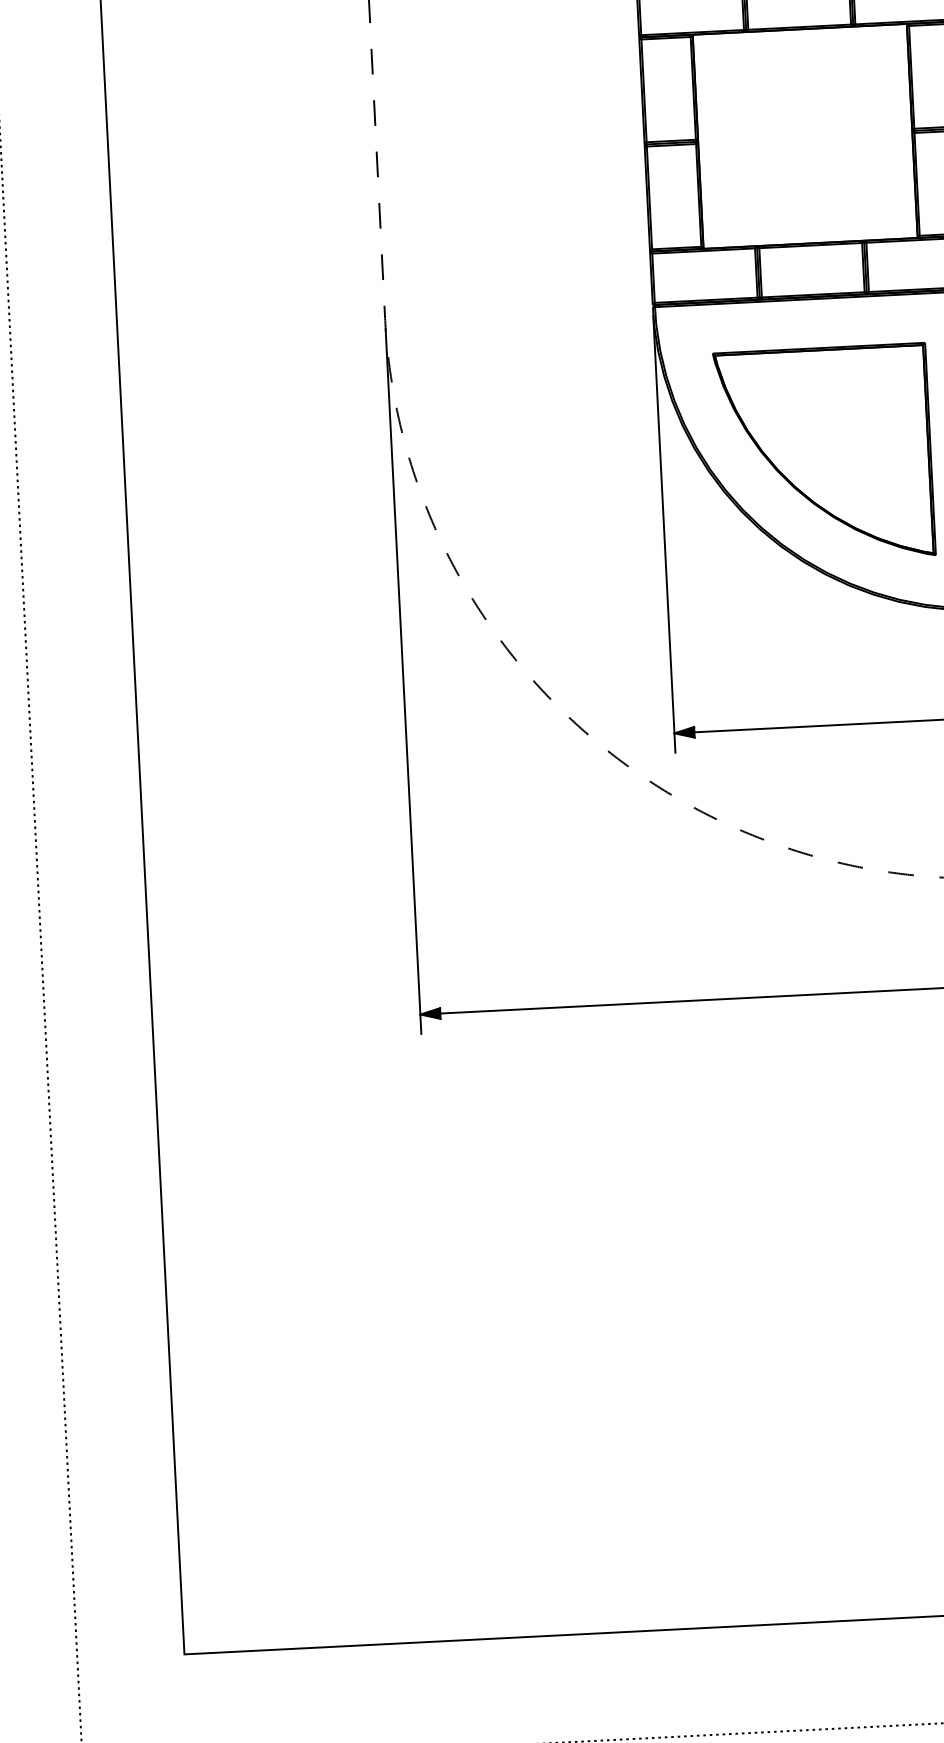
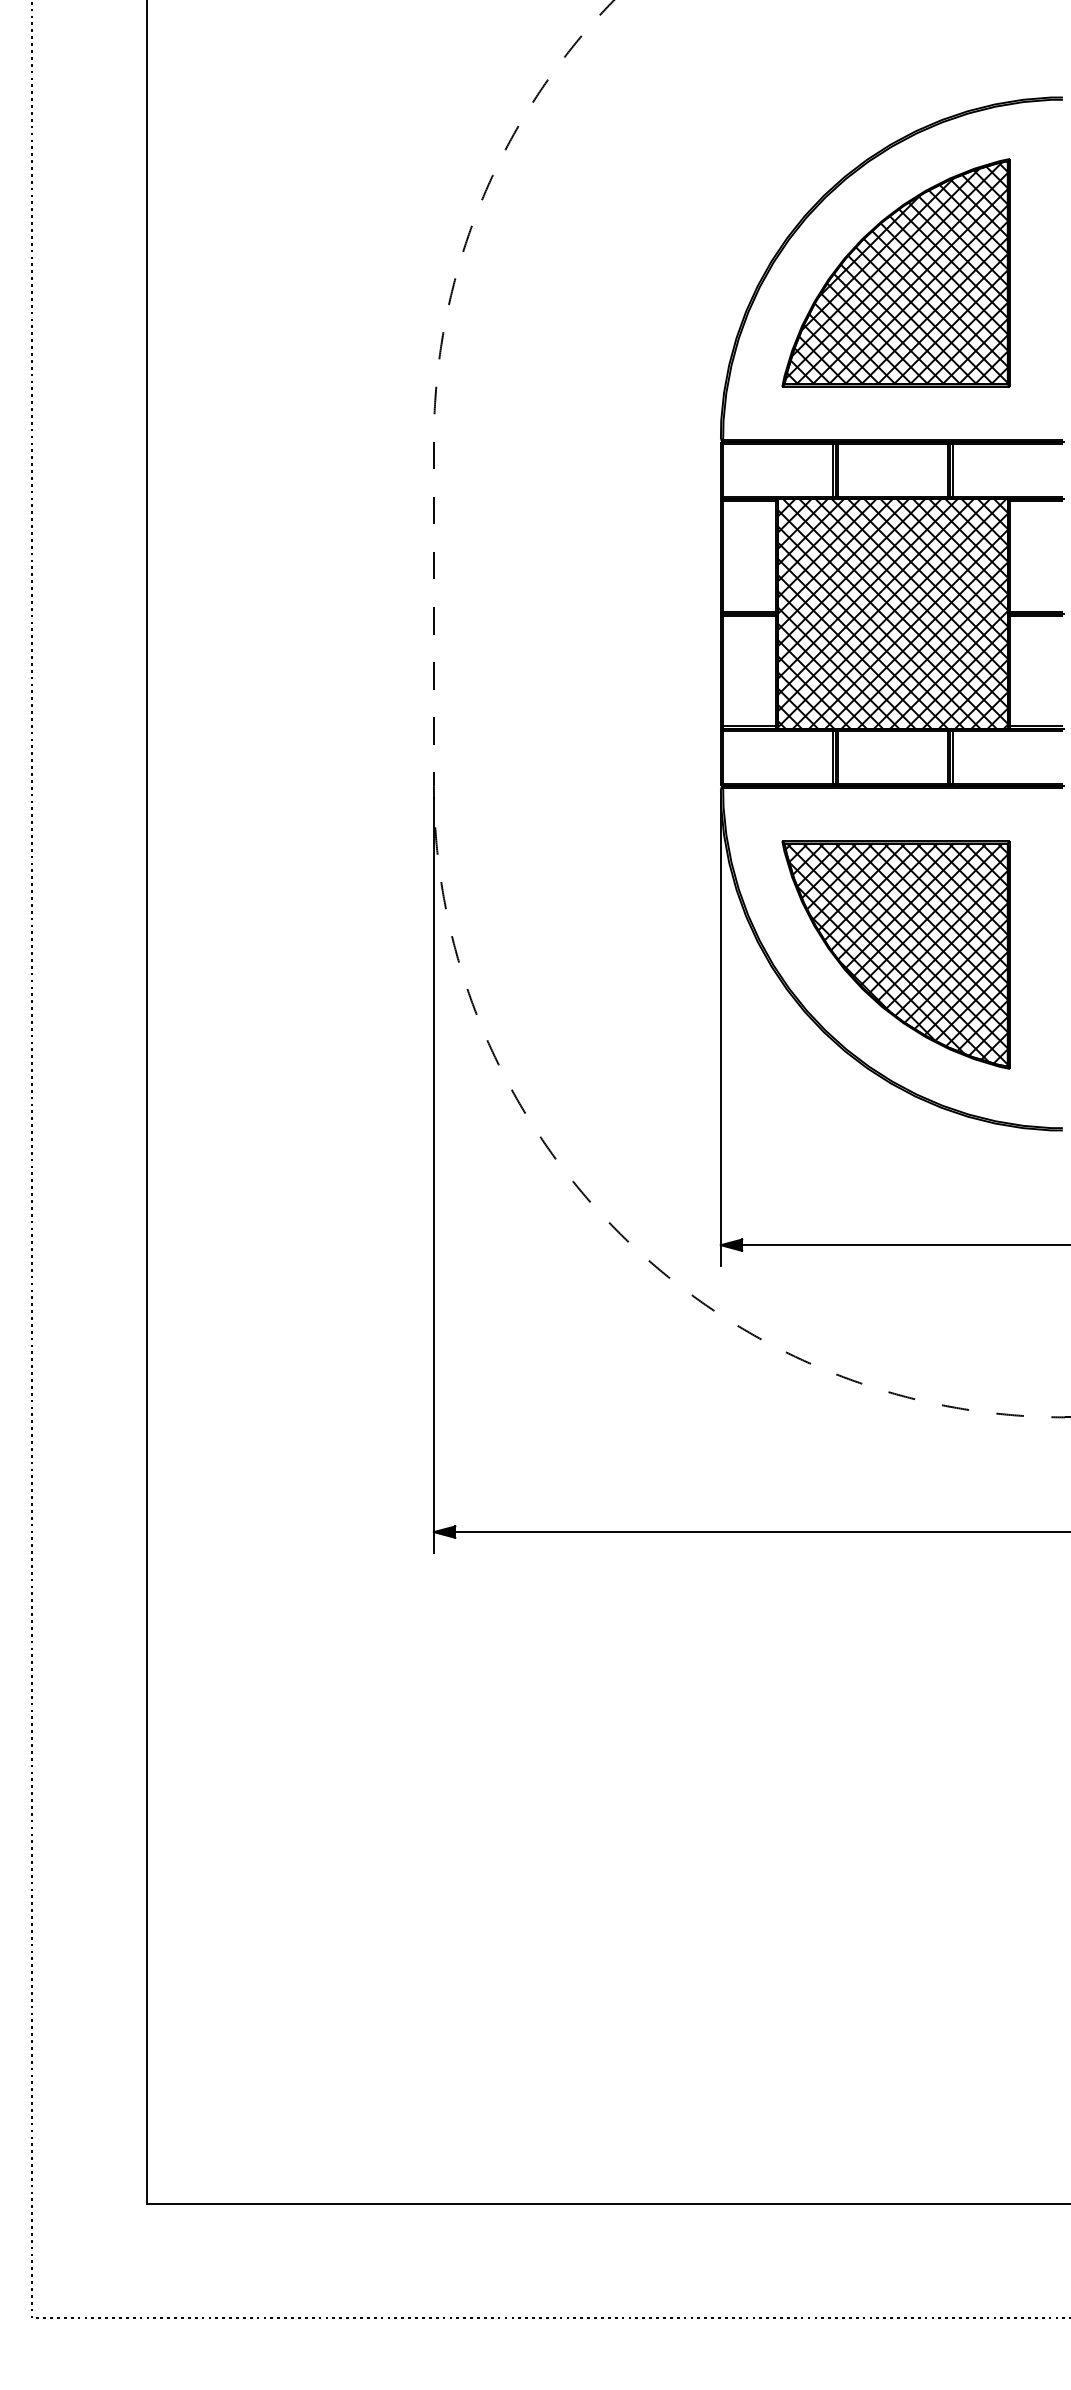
hatch: (804, 135) -> (892, 613), added
hatch: (824, 453) -> (896, 954), added

